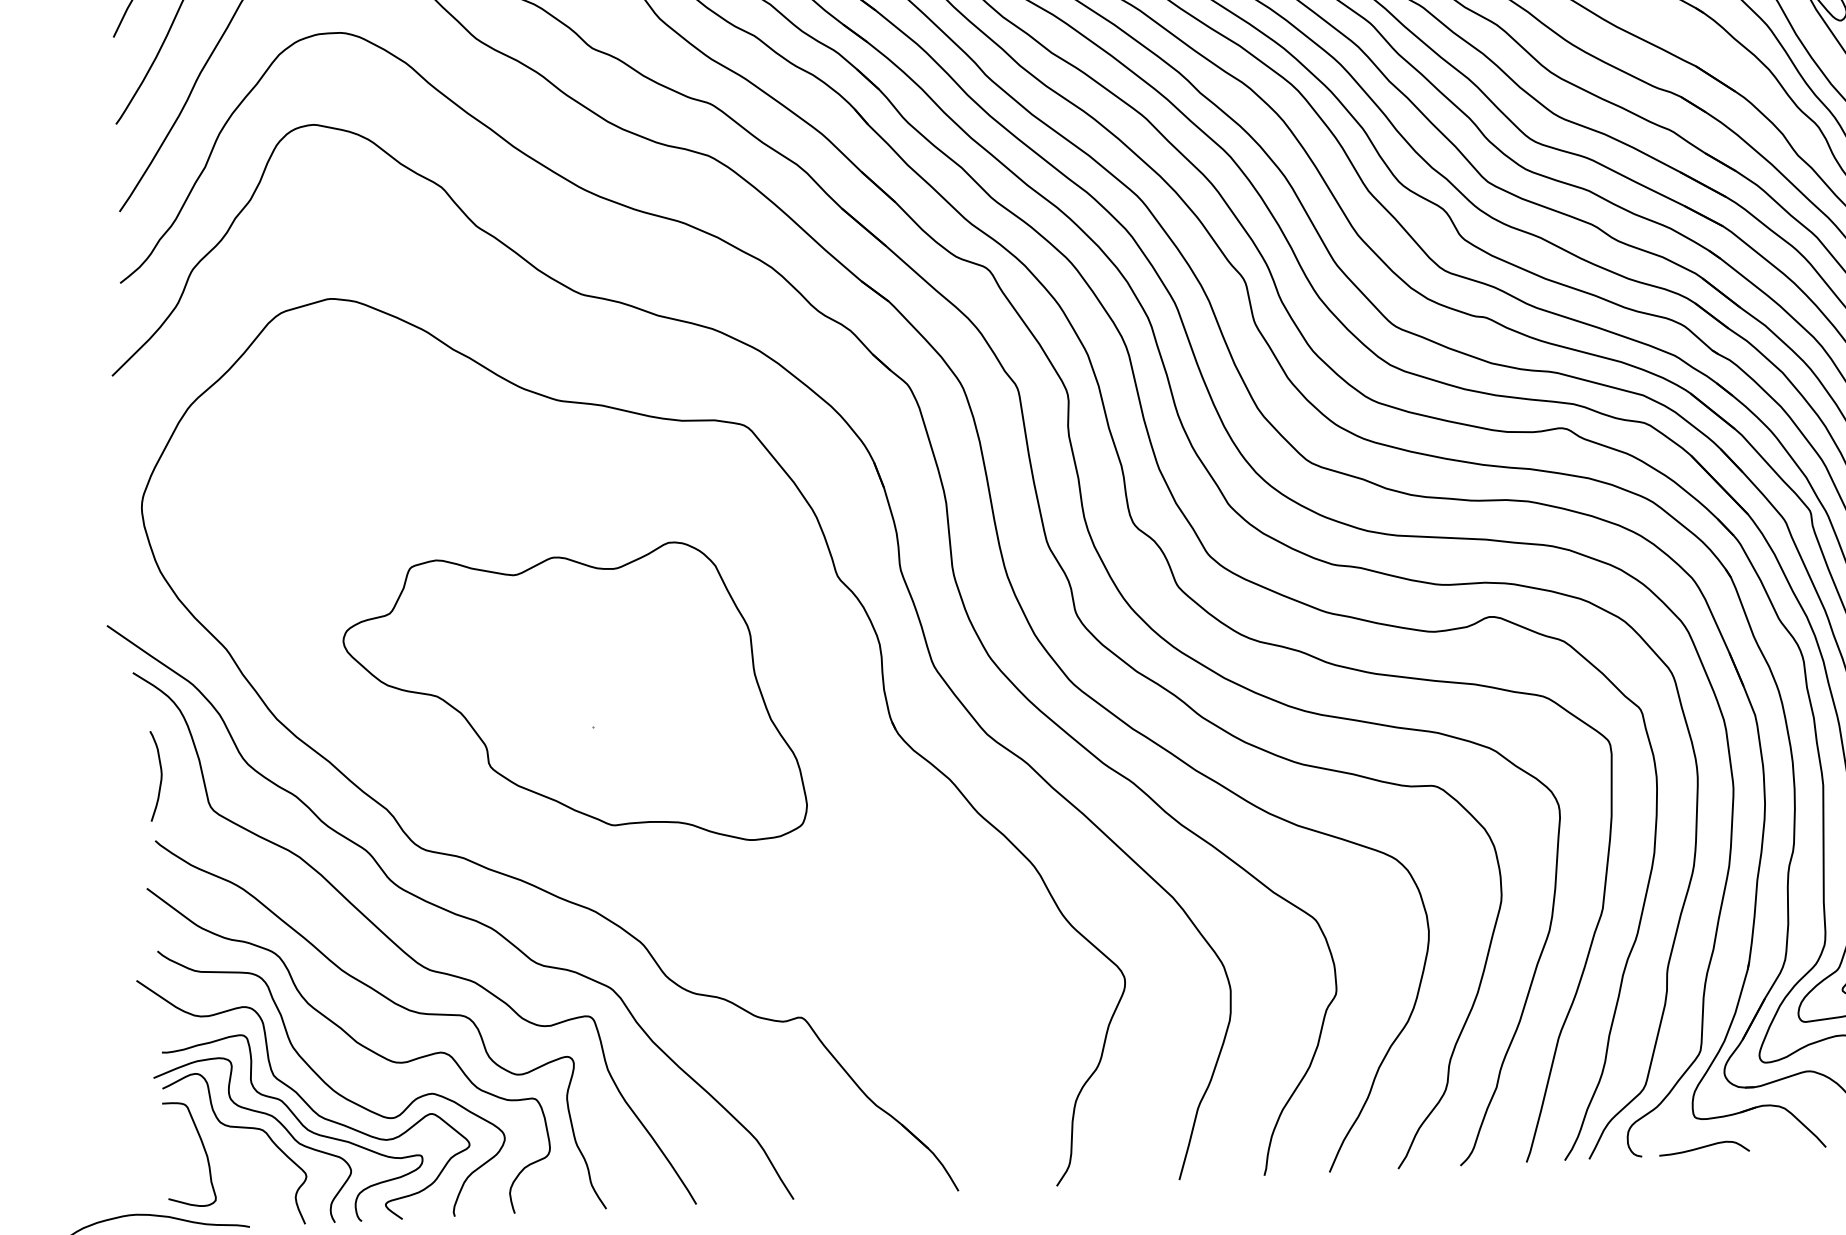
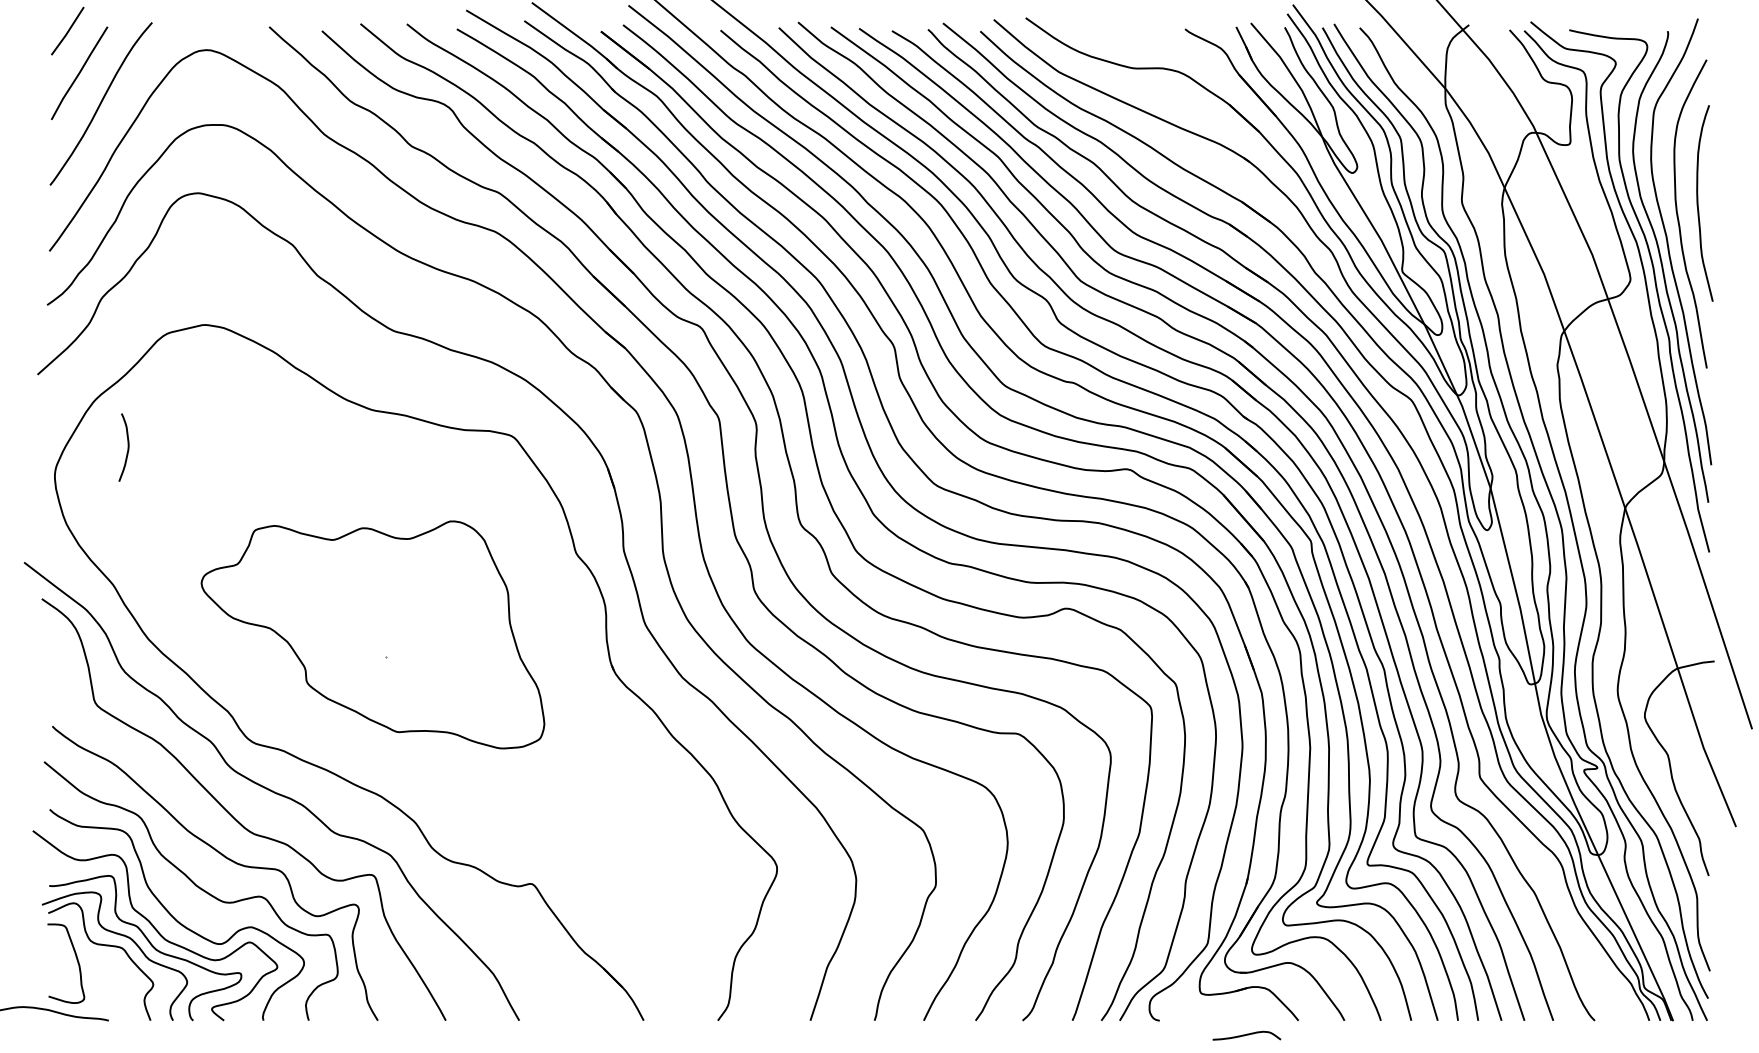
curve: (160, 775) -> (127, 447), moved
curve: (1703, 1147) -> (1246, 1035), moved

